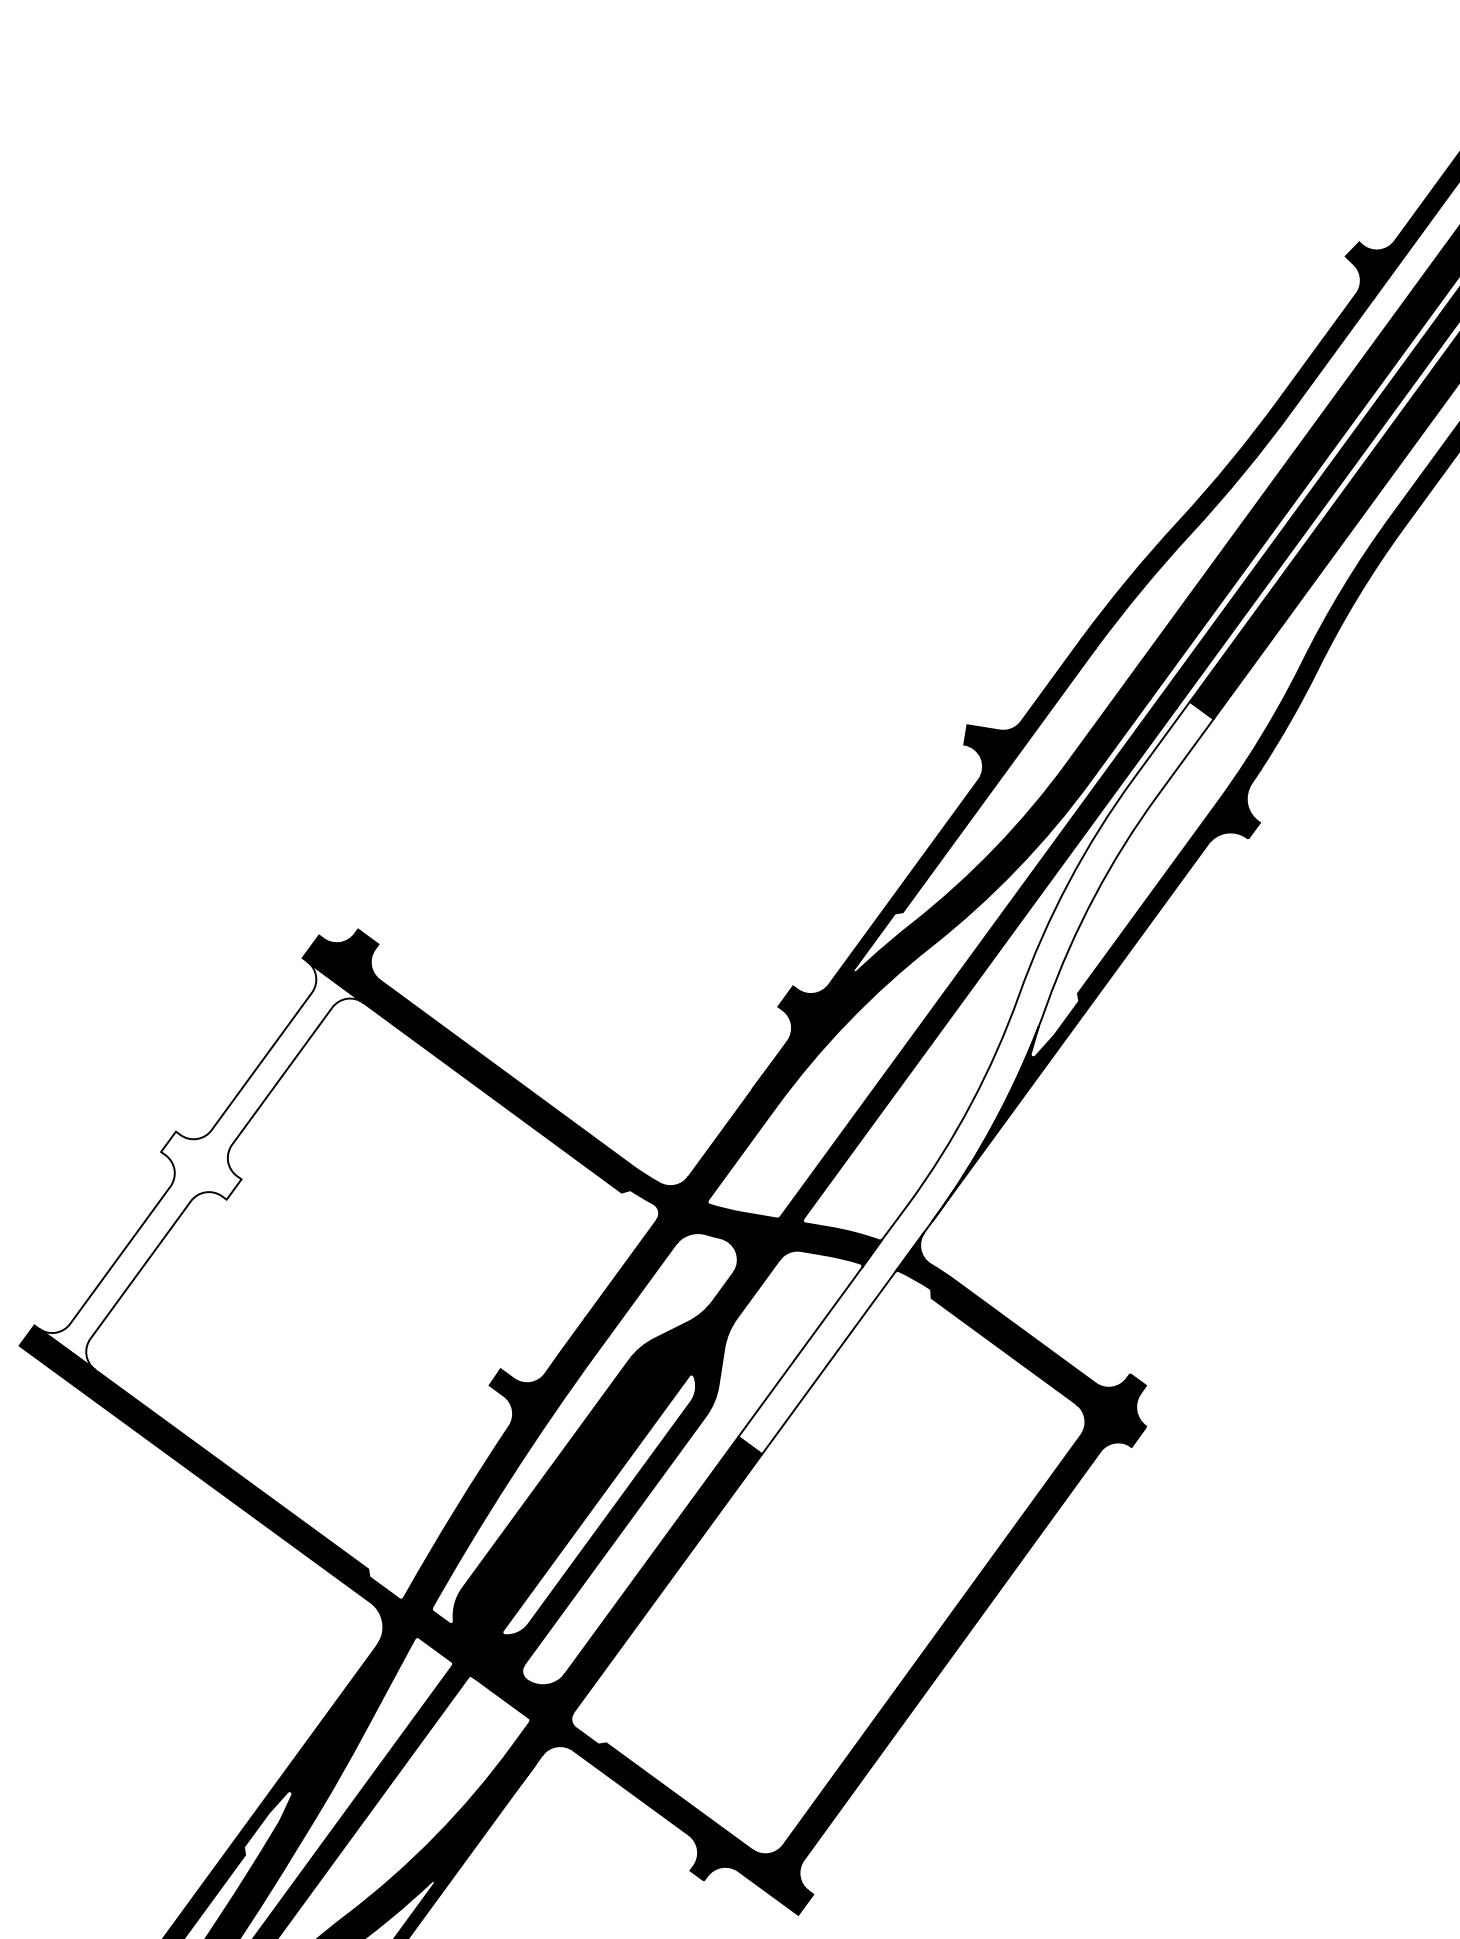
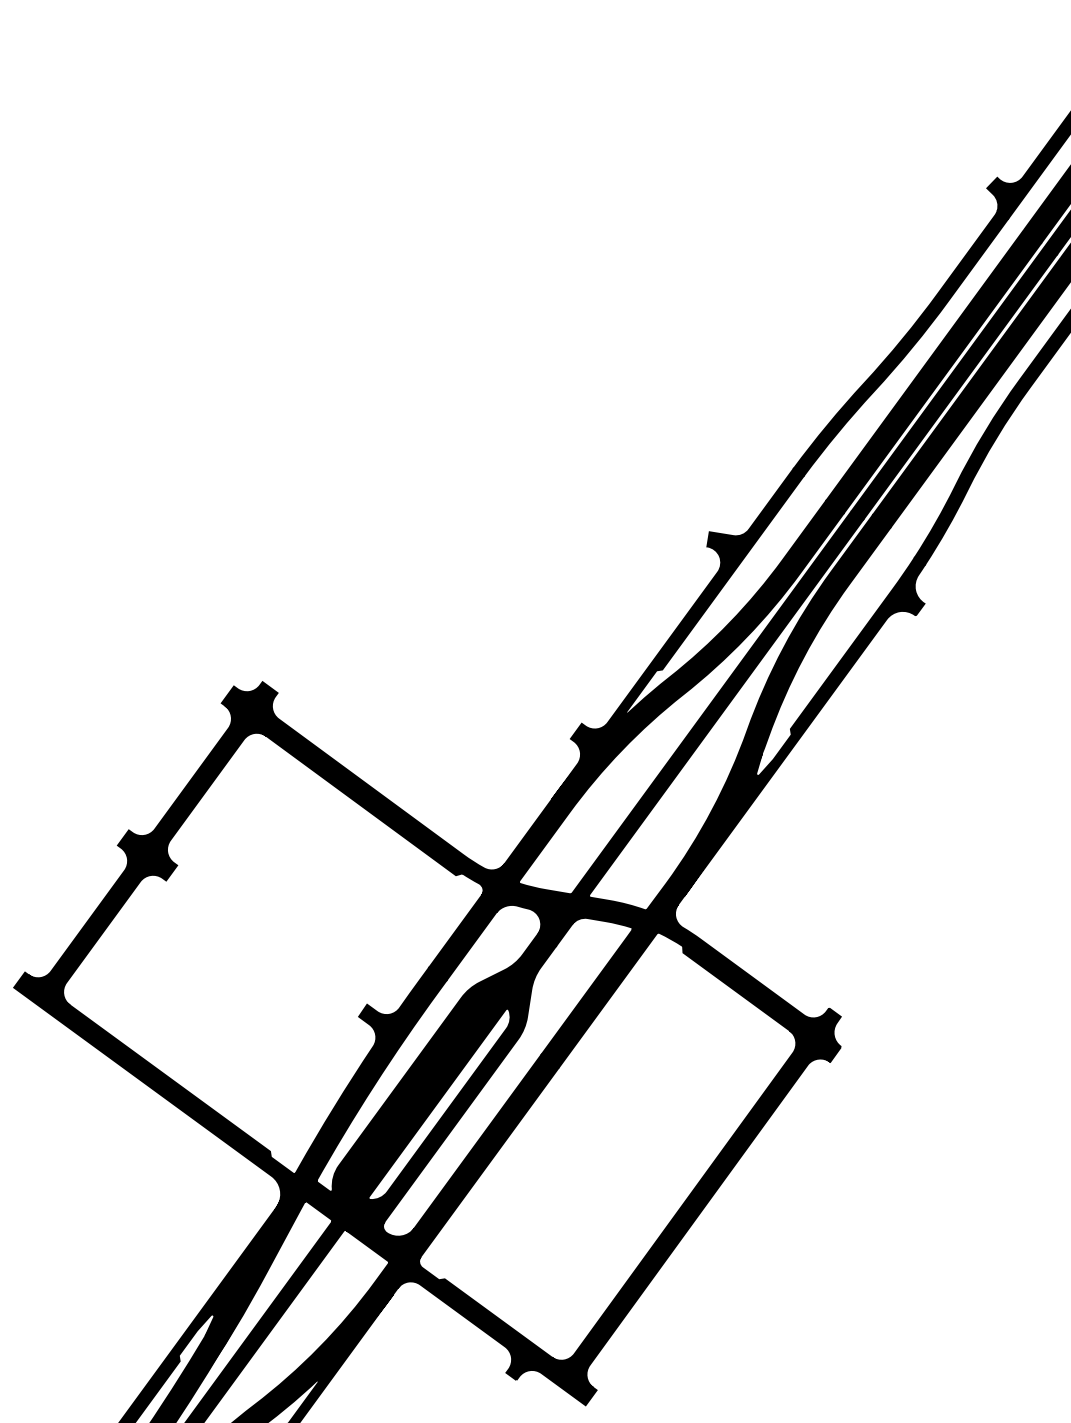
fill: (975, 1077) -> (715, 790), added
fill: (200, 1165) -> (146, 855), added

